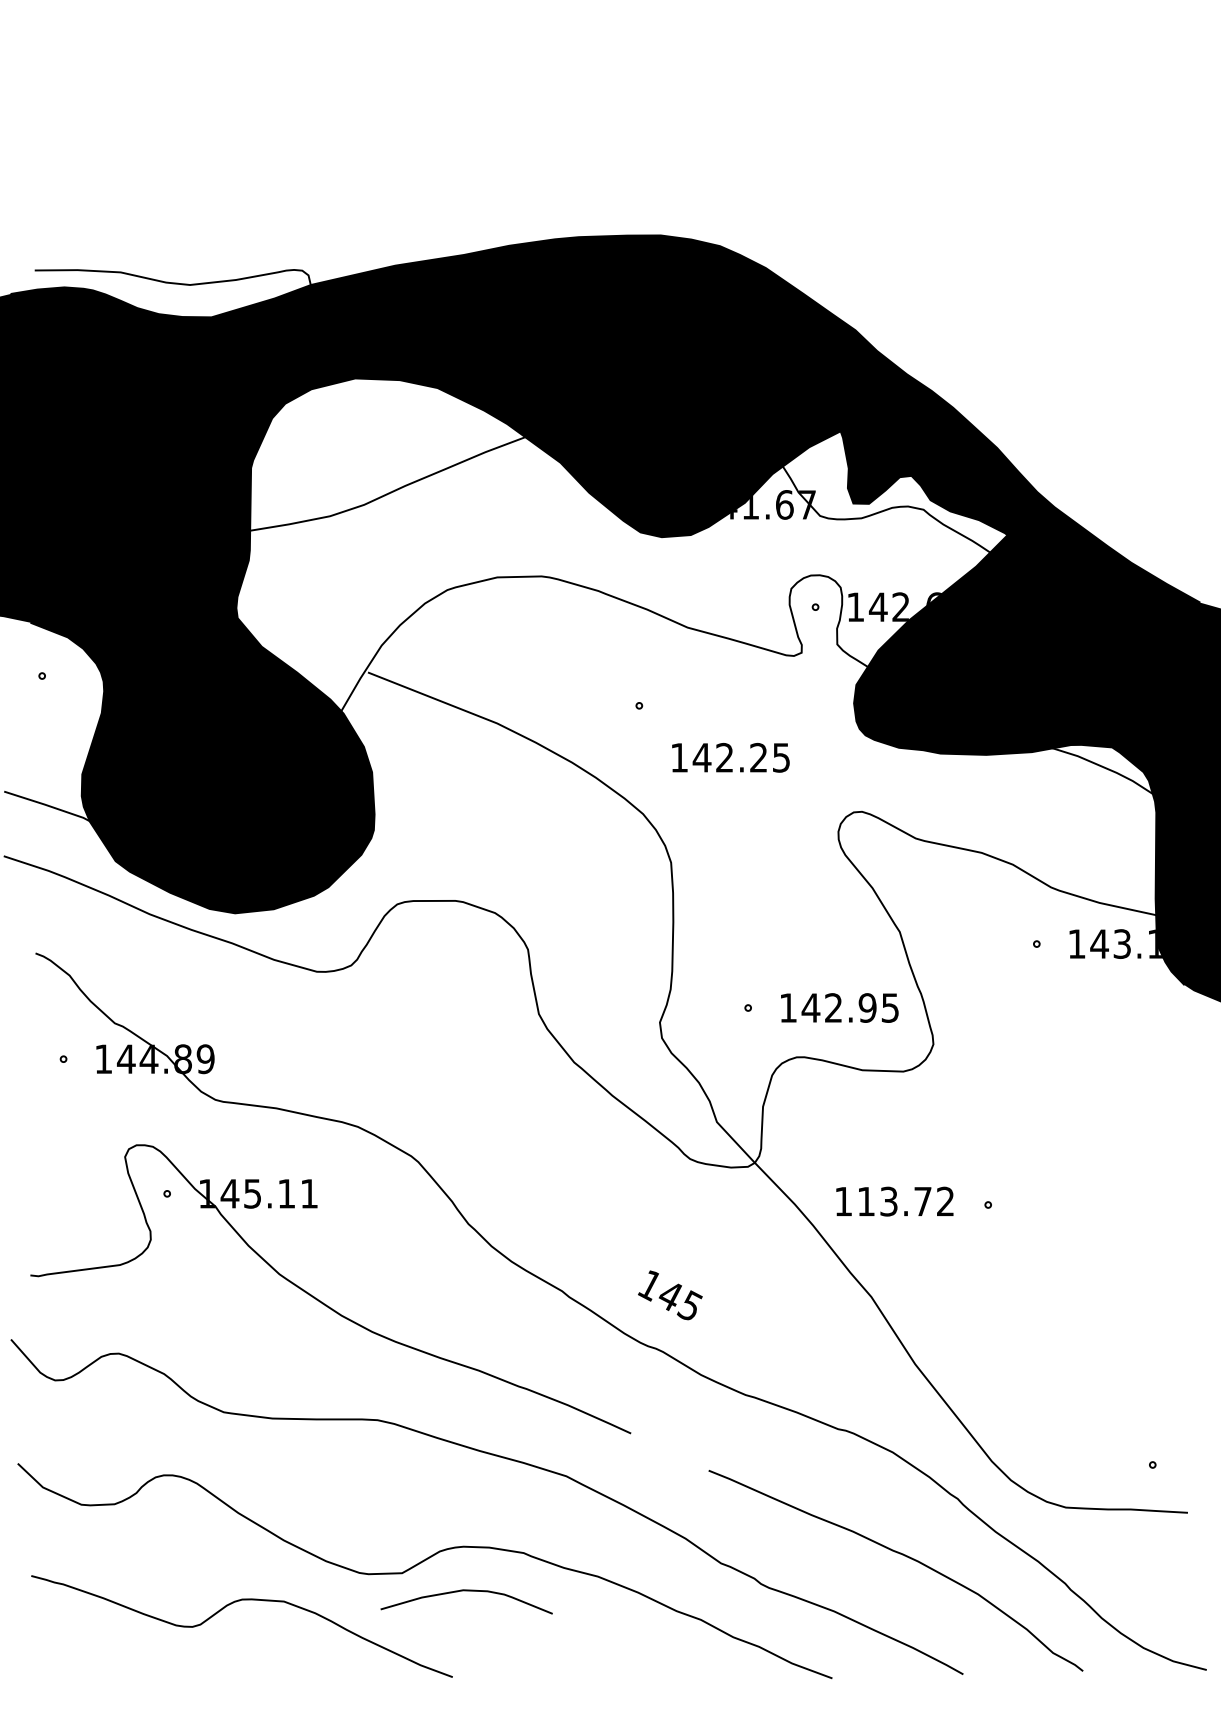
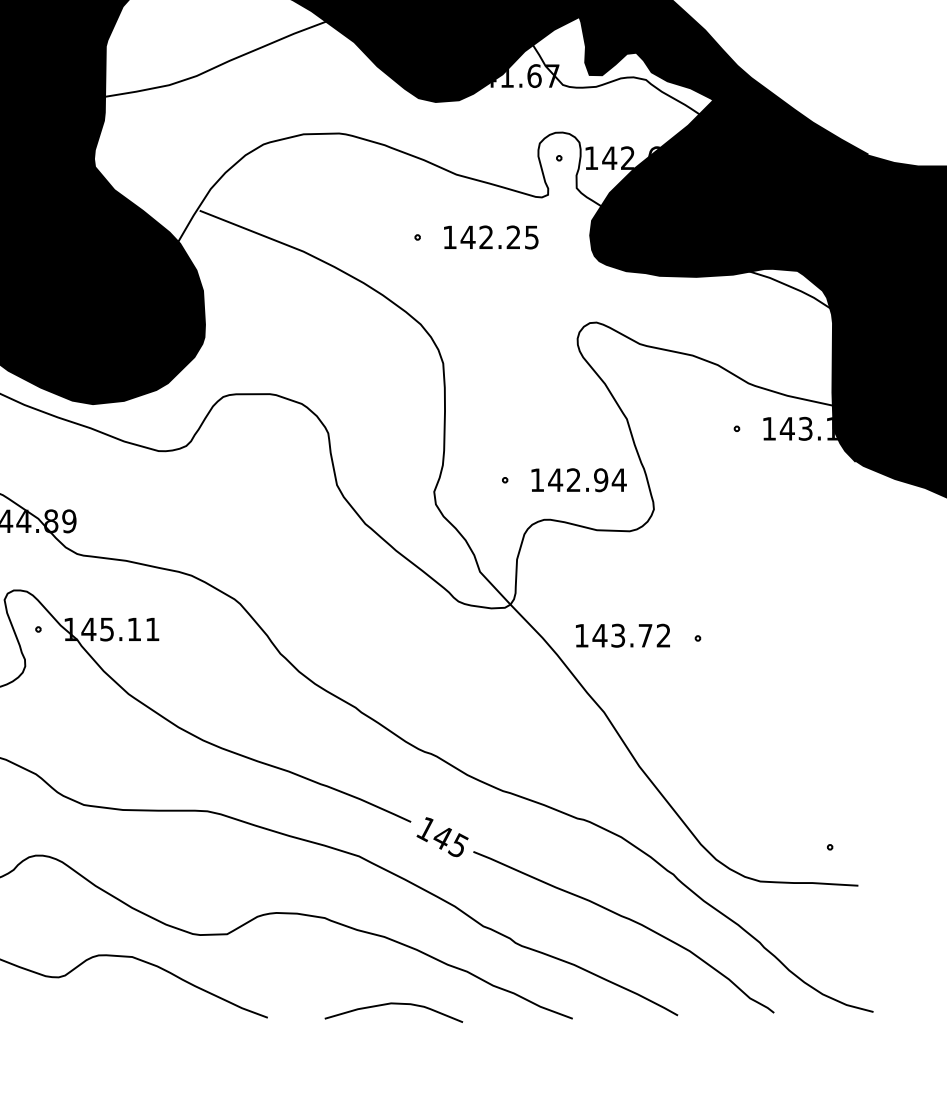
text: (730, 757) -> (490, 237), moved
text: (889, 1007) -> (618, 479), 142.95 -> 142.94
text: (865, 1201) -> (599, 635), 113.72 -> 143.72
text: (670, 1295) -> (442, 837), moved
curve: (466, 1591) -> (393, 1004), moved

